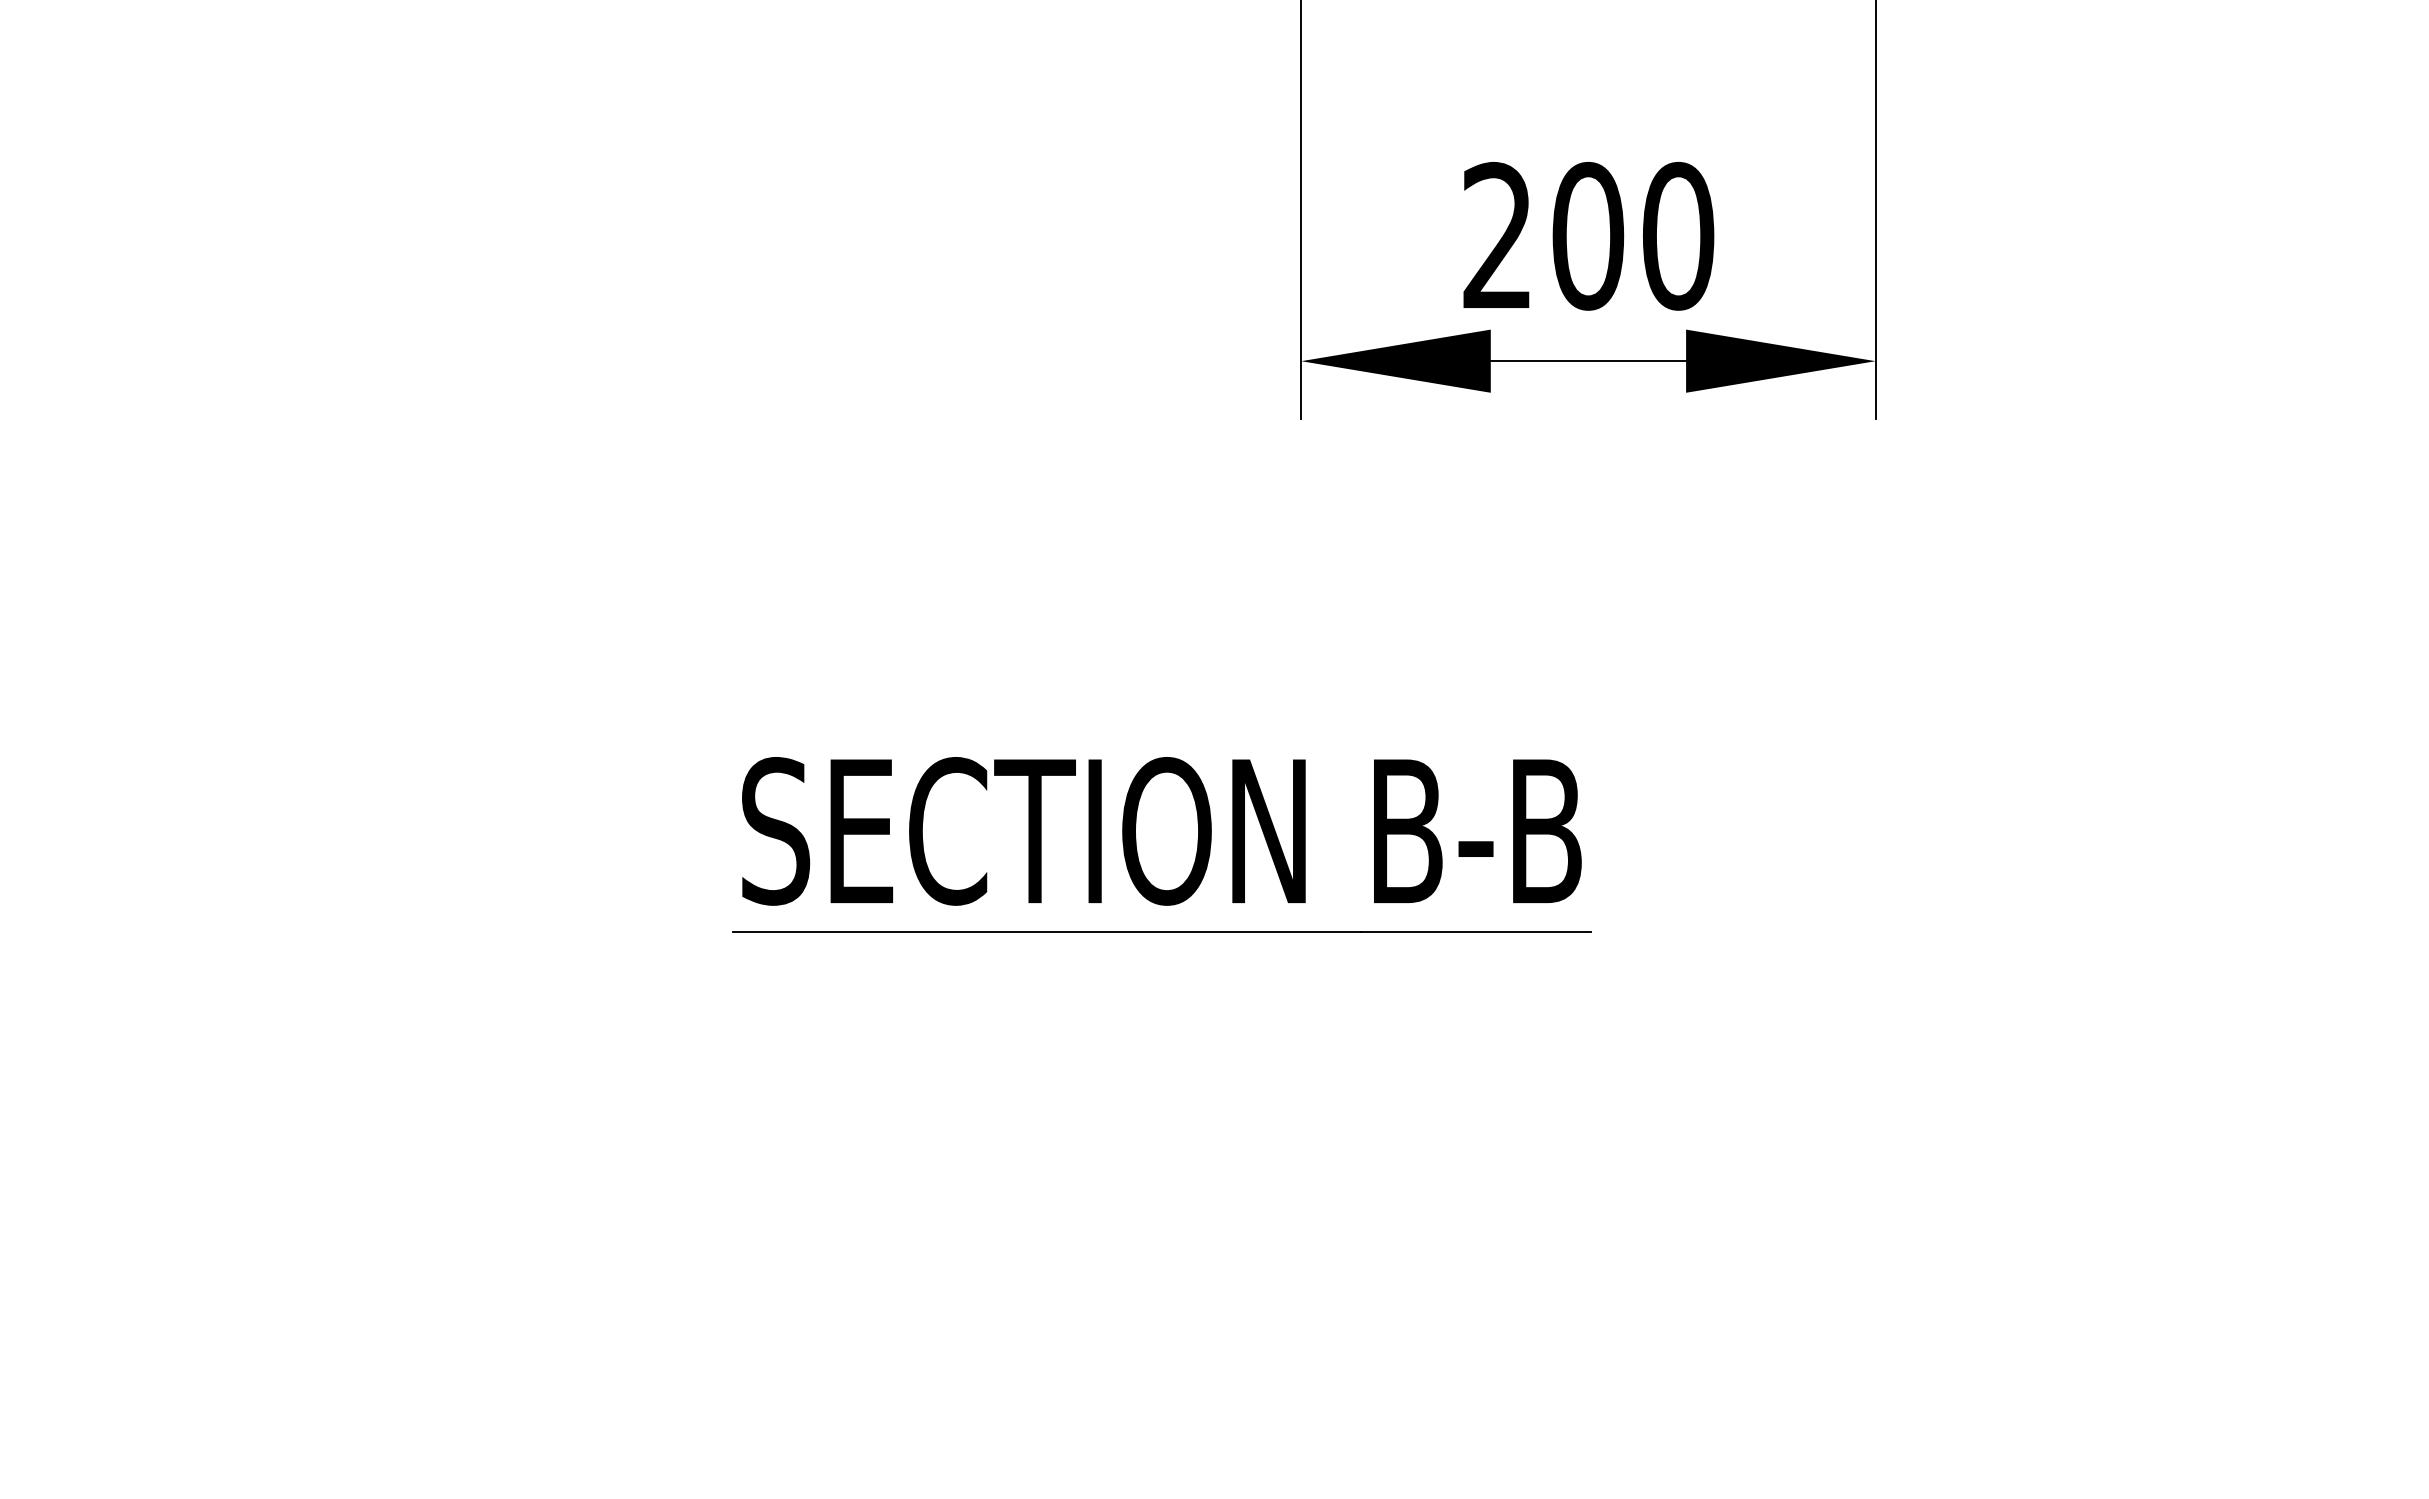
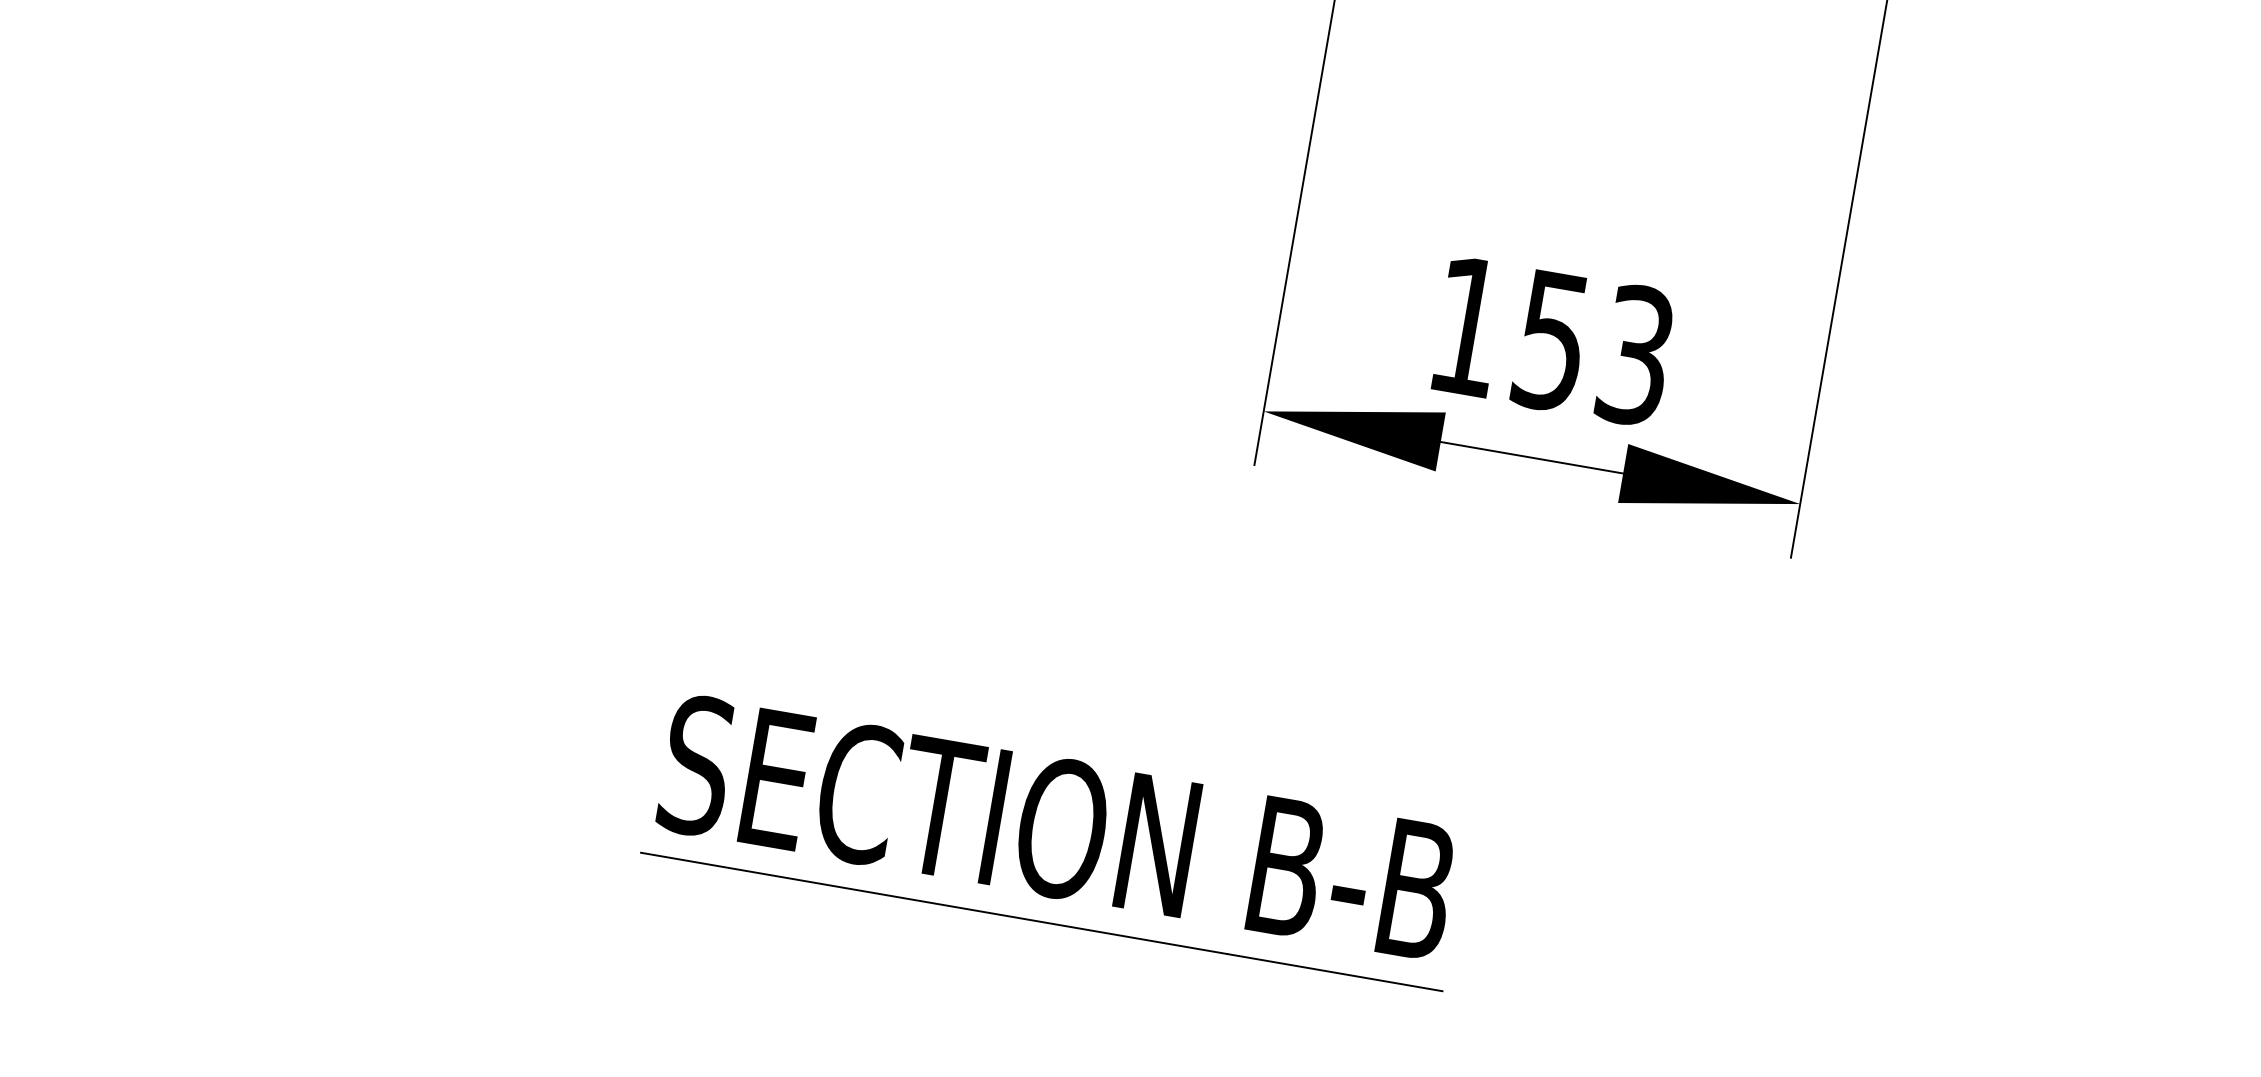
text: (1588, 235) -> (1552, 340), 200 -> 153

